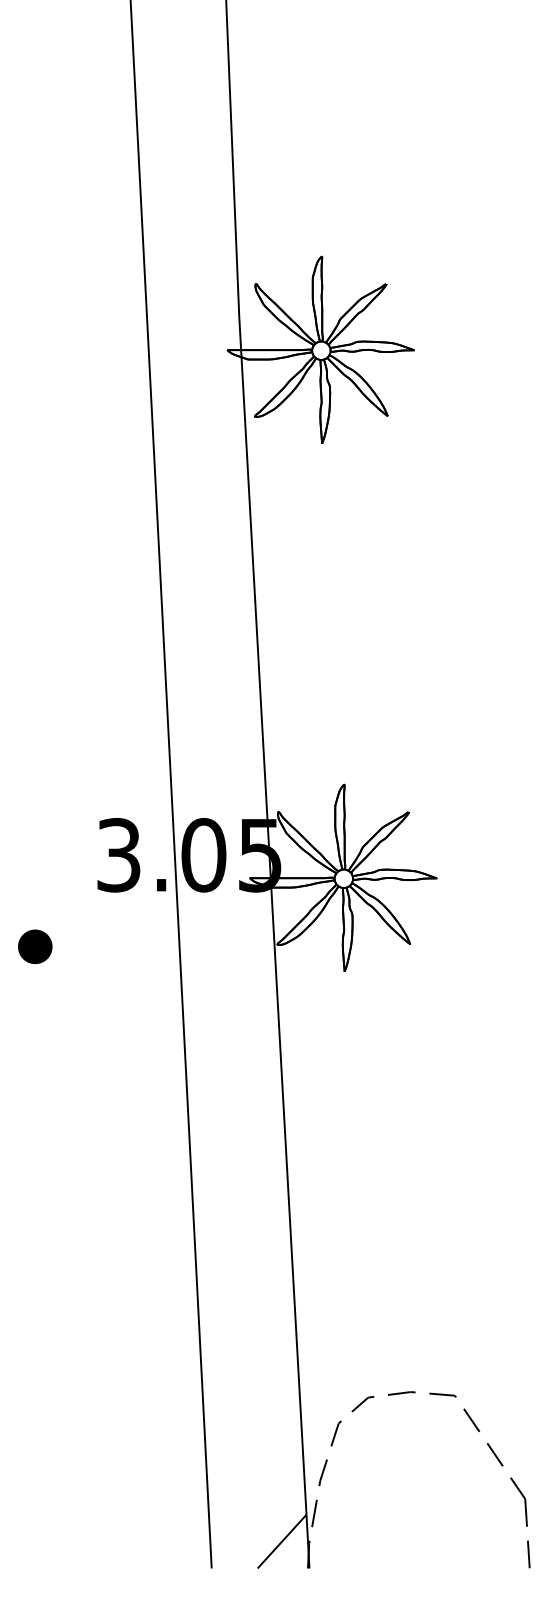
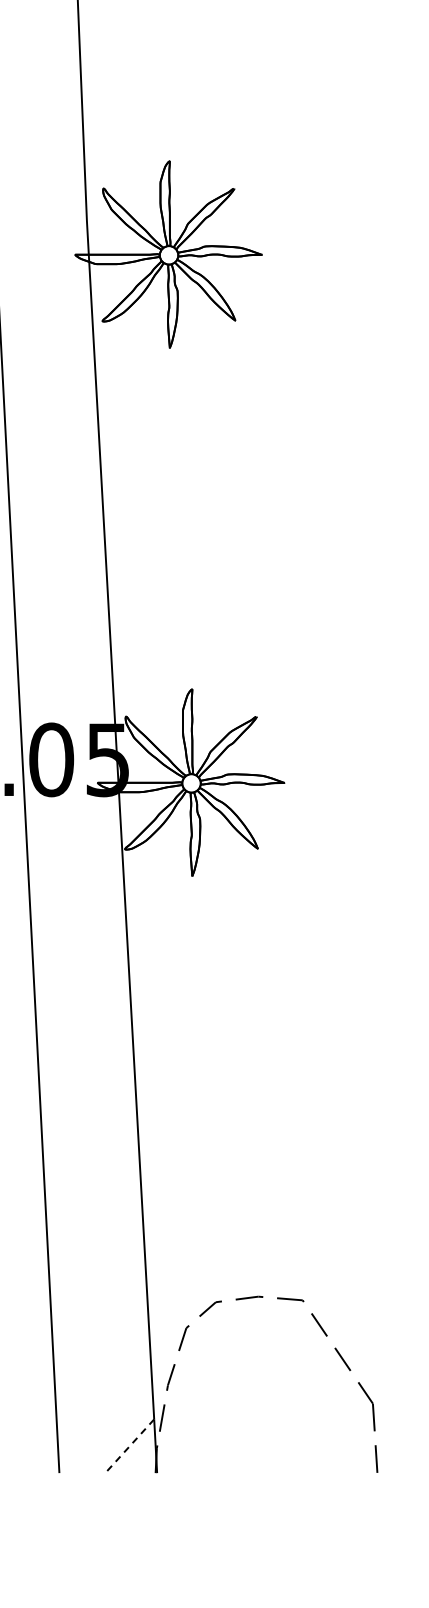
line: (281, 1541) -> (129, 1446), solid -> dashed

